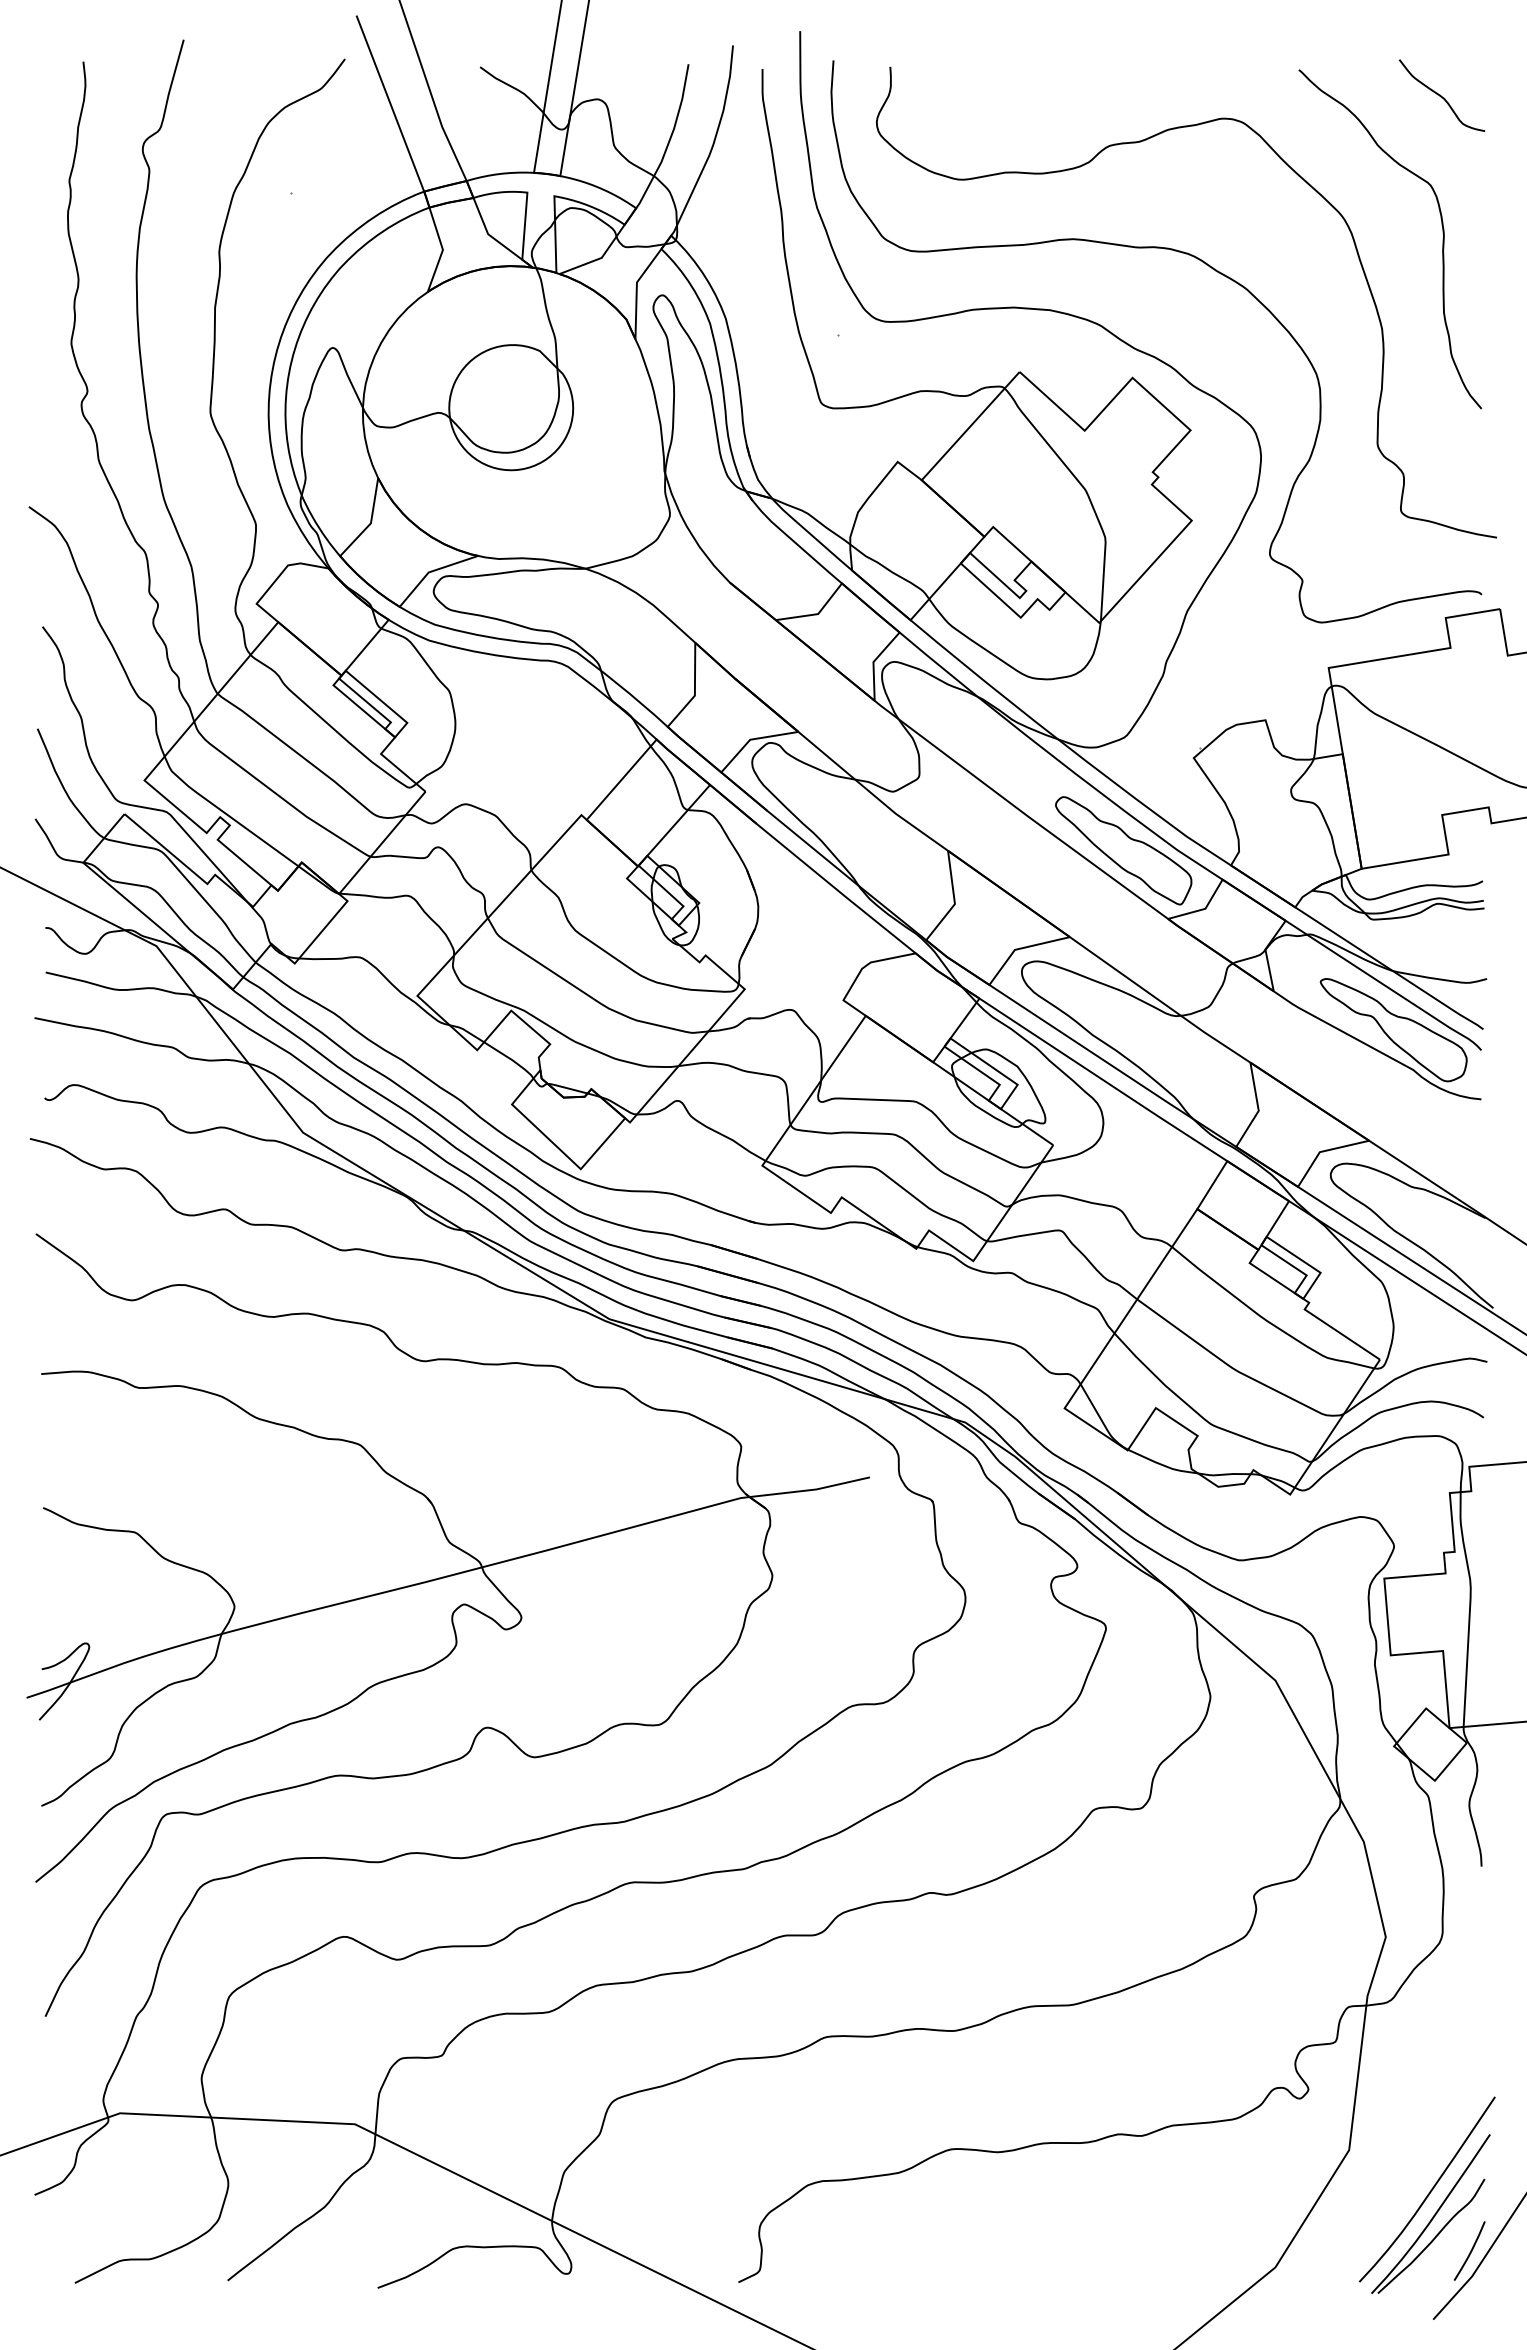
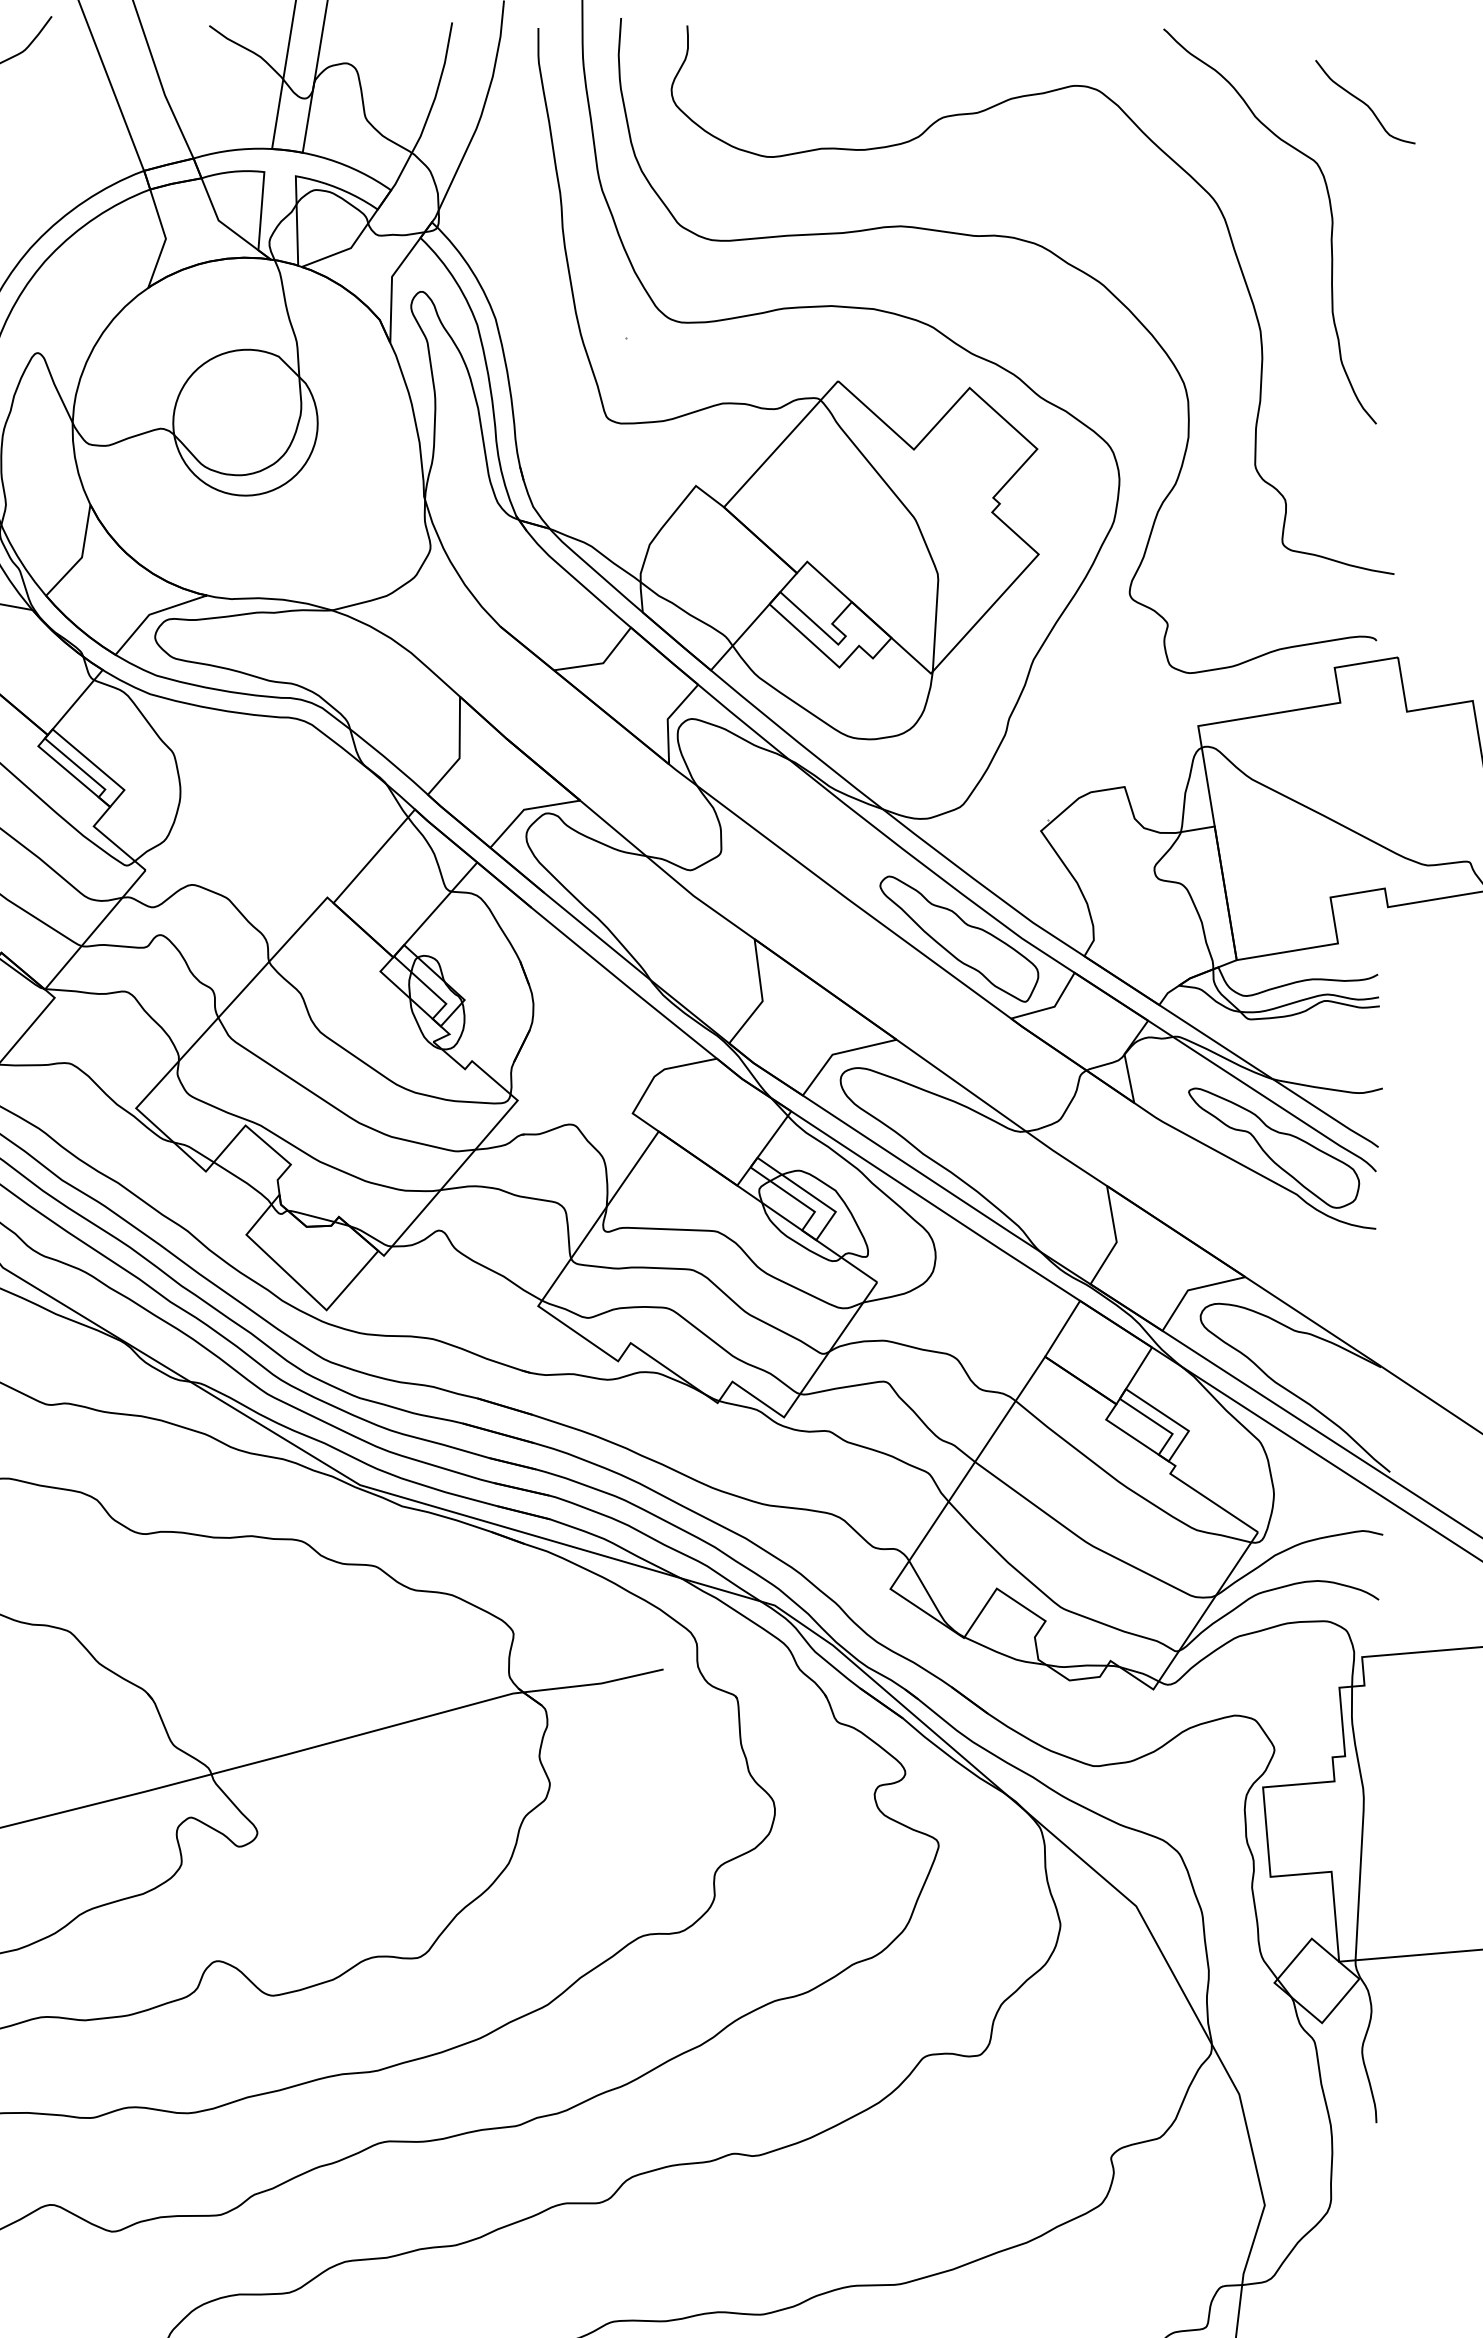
curve: (1441, 95) -> (1364, 101), moved

